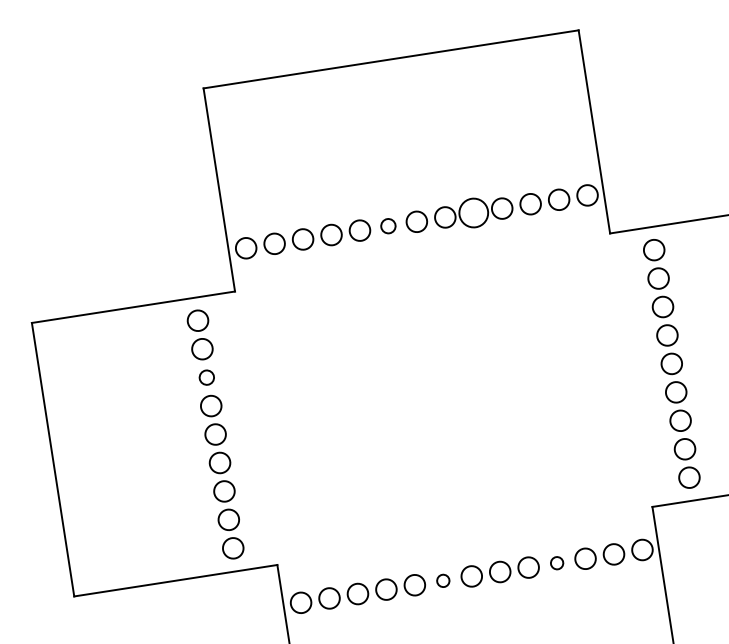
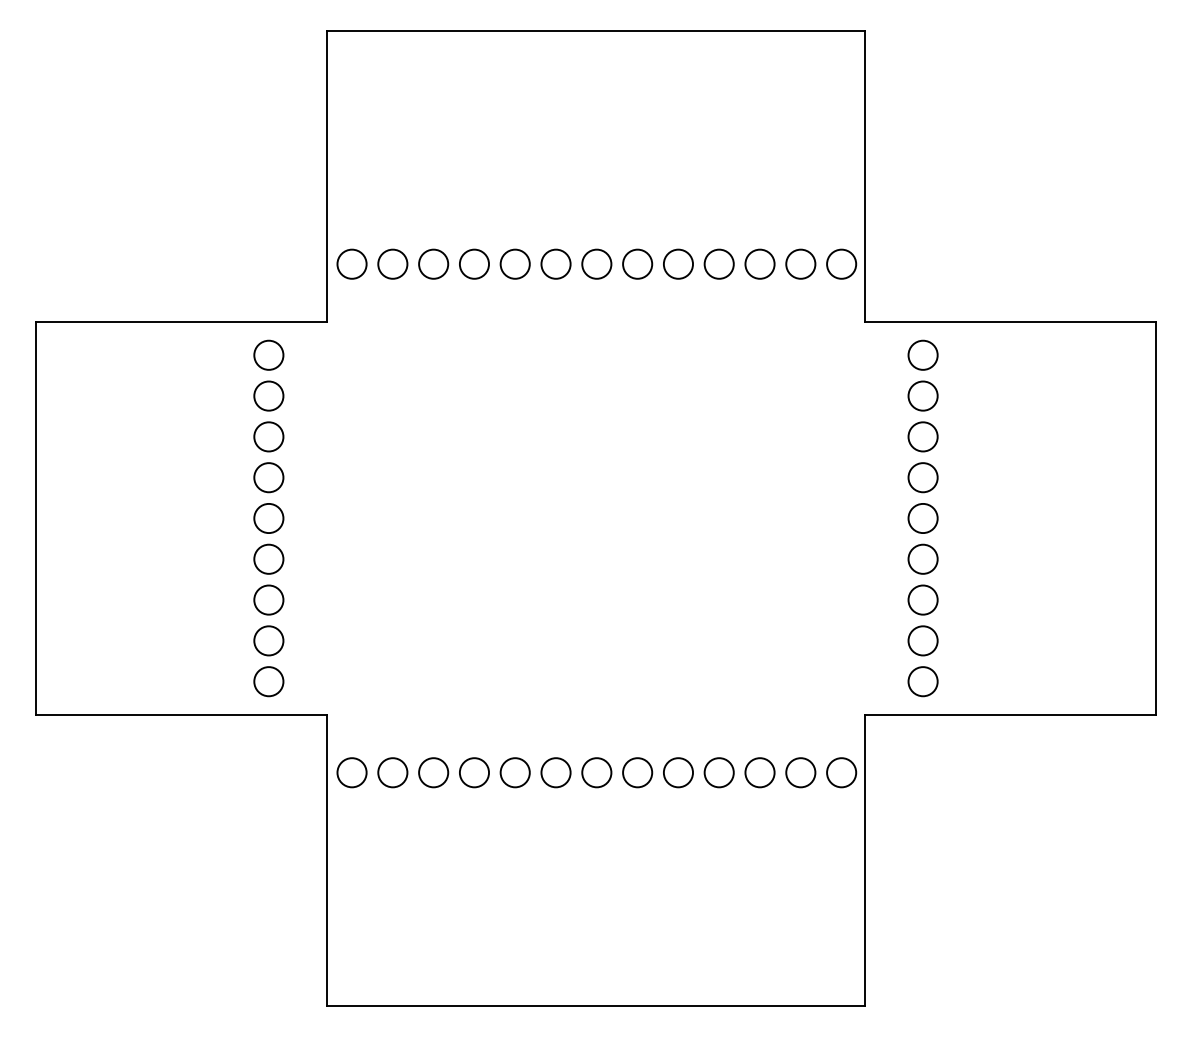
circle: (473, 212) -> (678, 263), size x0.71
circle: (387, 225) -> (555, 263), size x1.43
circle: (206, 377) -> (268, 436), size x1.43
circle: (556, 563) -> (718, 772), size x1.67
circle: (442, 580) -> (555, 772), size x1.67

